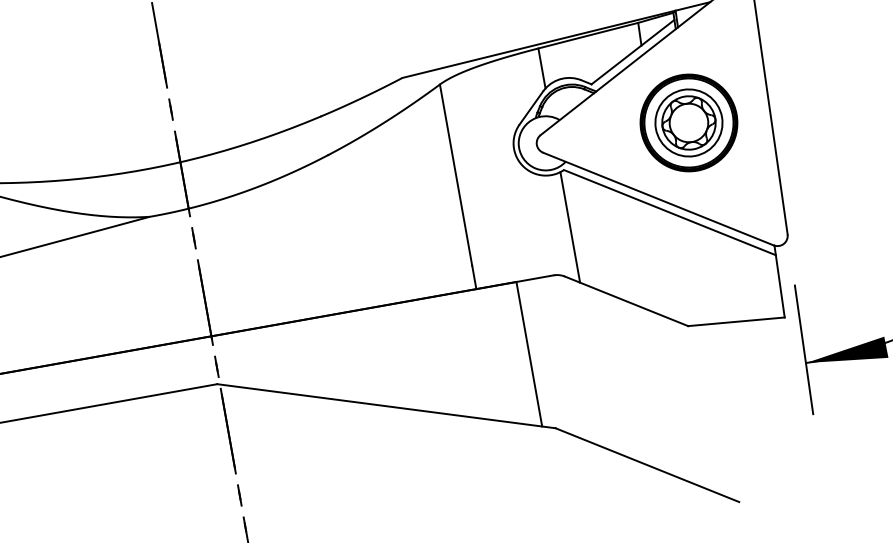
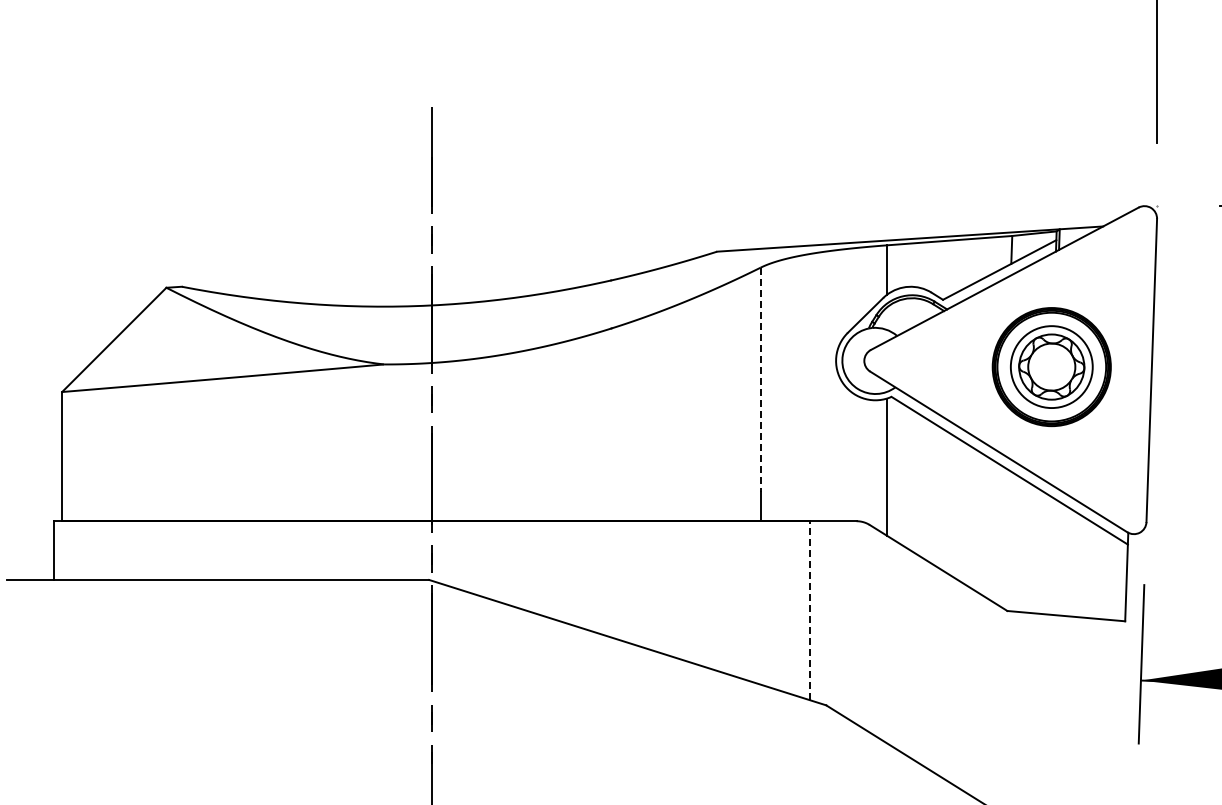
line: (455, 175) -> (760, 380), solid -> dashed
line: (529, 354) -> (810, 610), solid -> dashed

